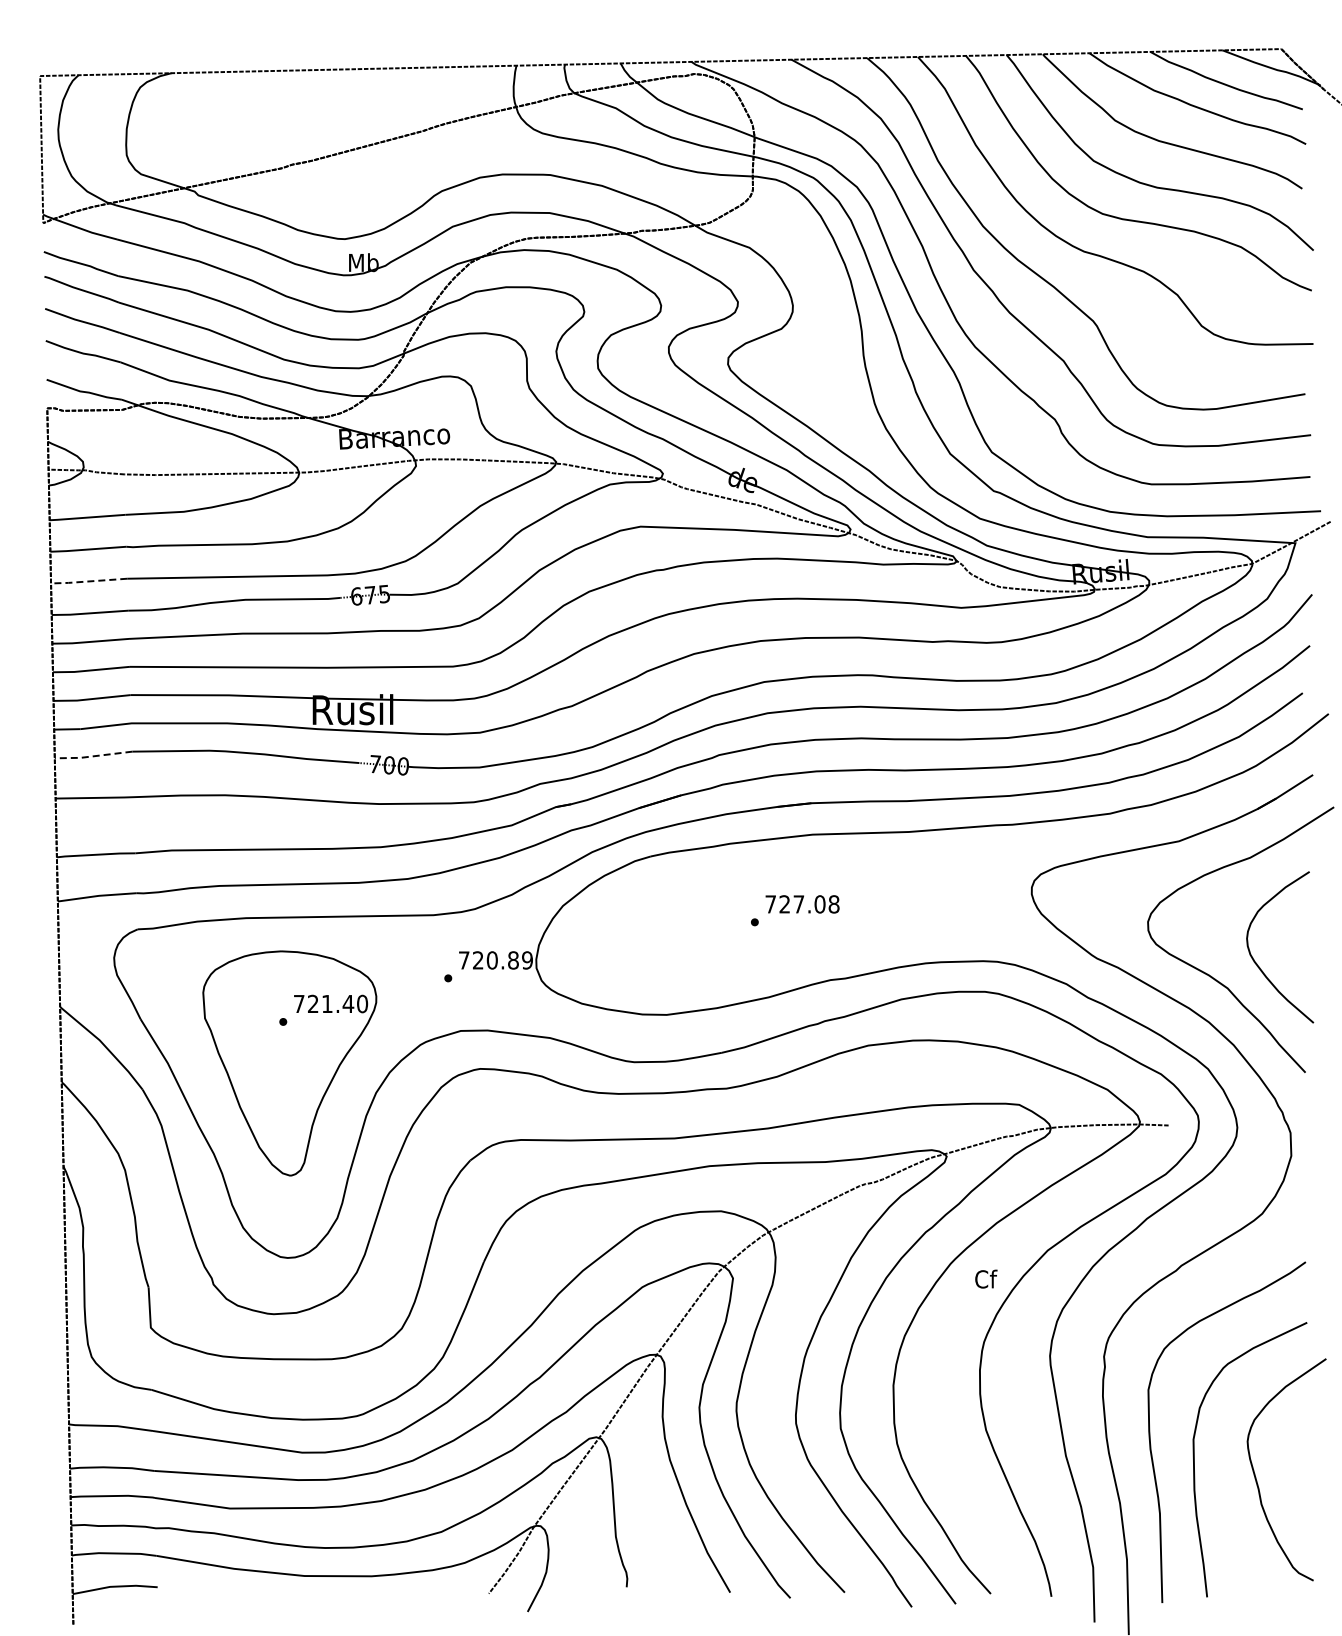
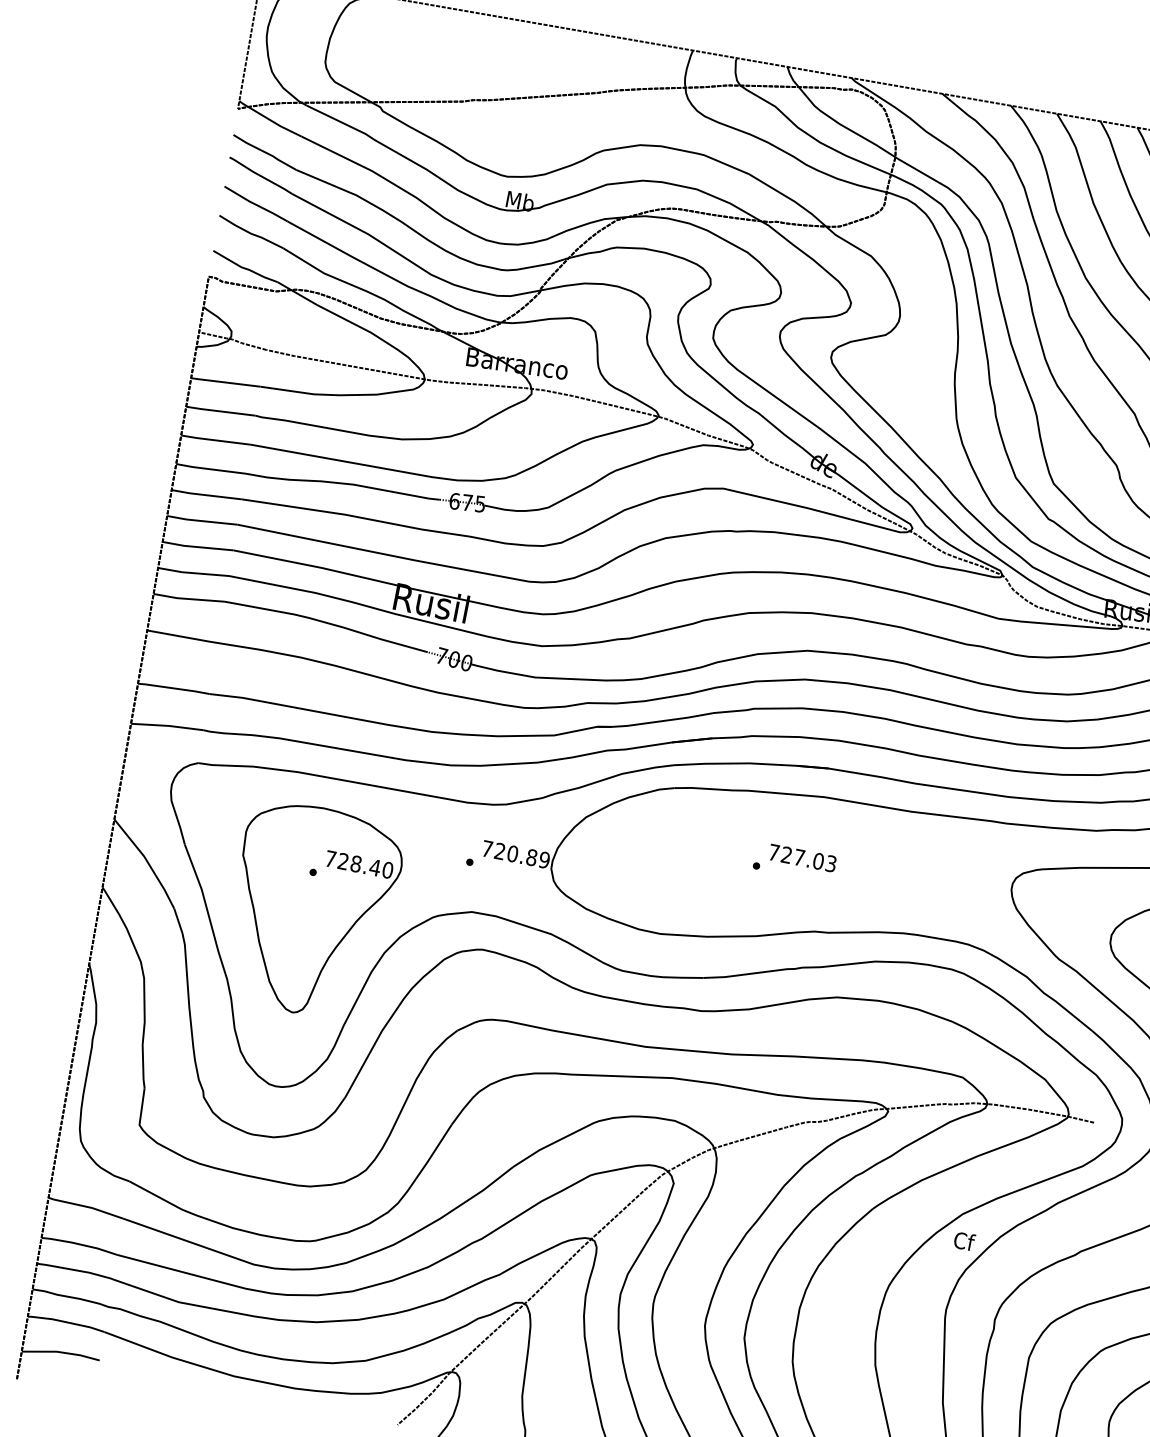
line: (88, 581) -> (215, 440), dashed -> solid
line: (93, 756) -> (188, 599), dashed -> solid
text: (833, 904) -> (830, 863), 727.08 -> 727.03
text: (327, 1003) -> (356, 863), 721.40 -> 728.40
text: (986, 1278) -> (964, 1240), moved

